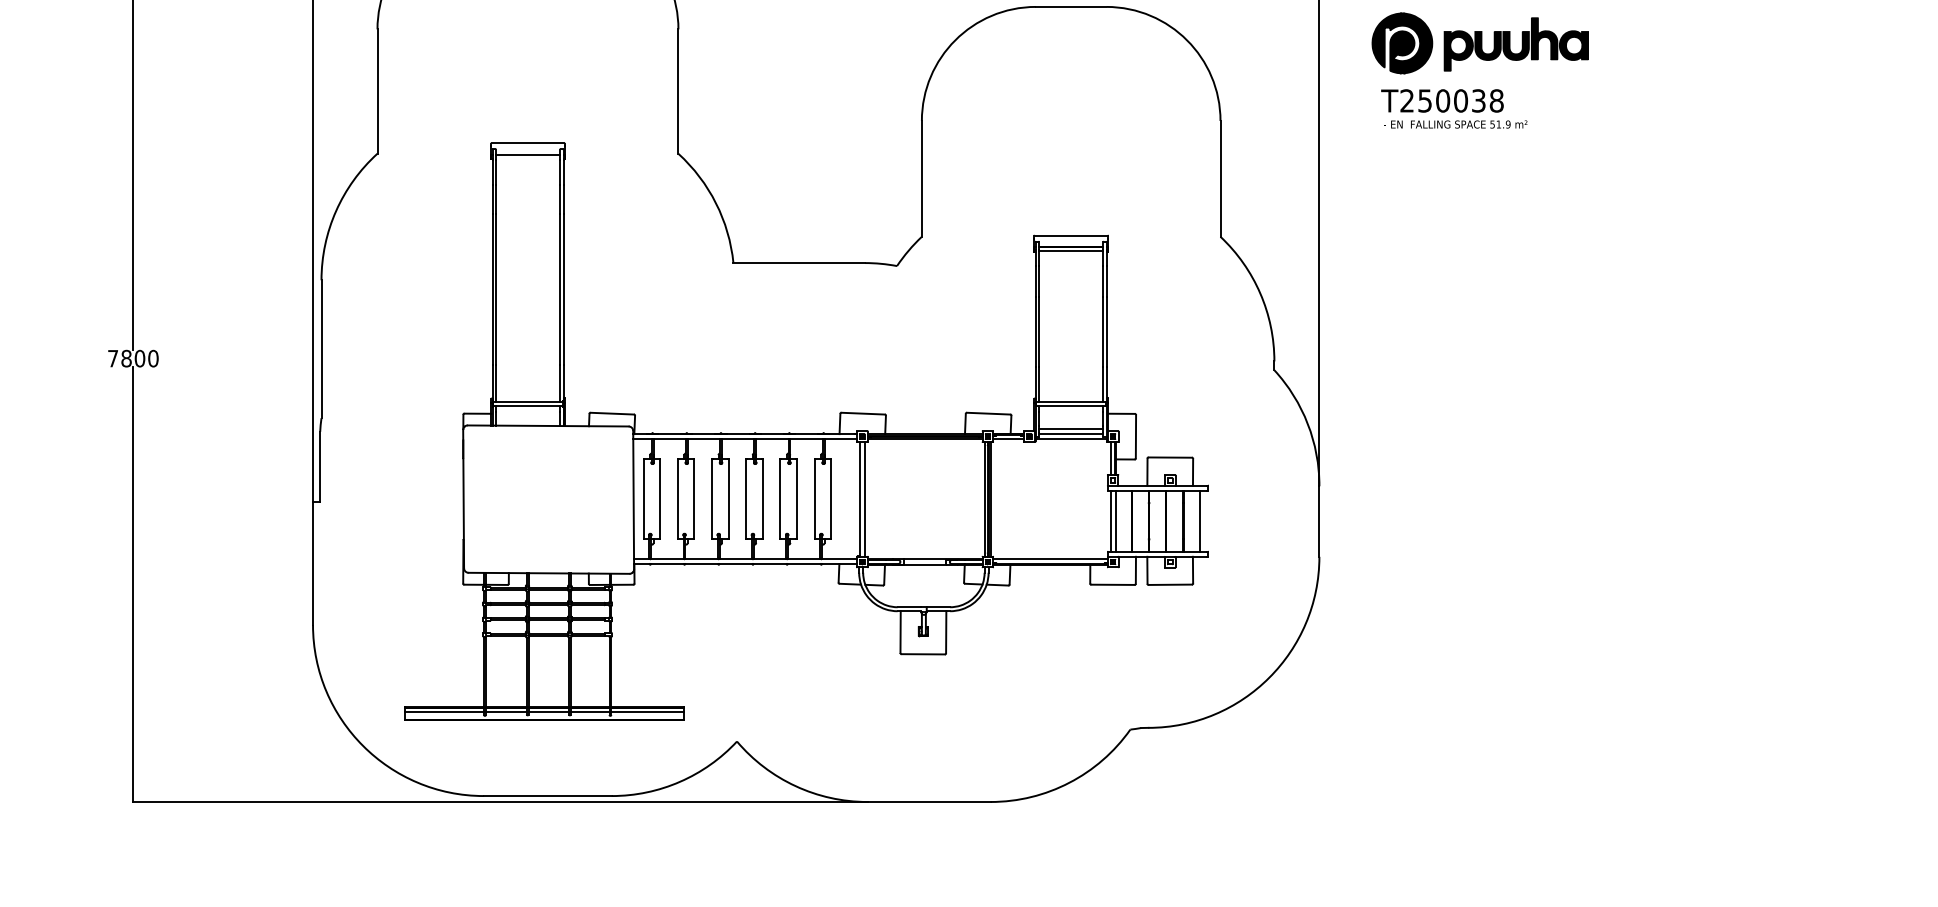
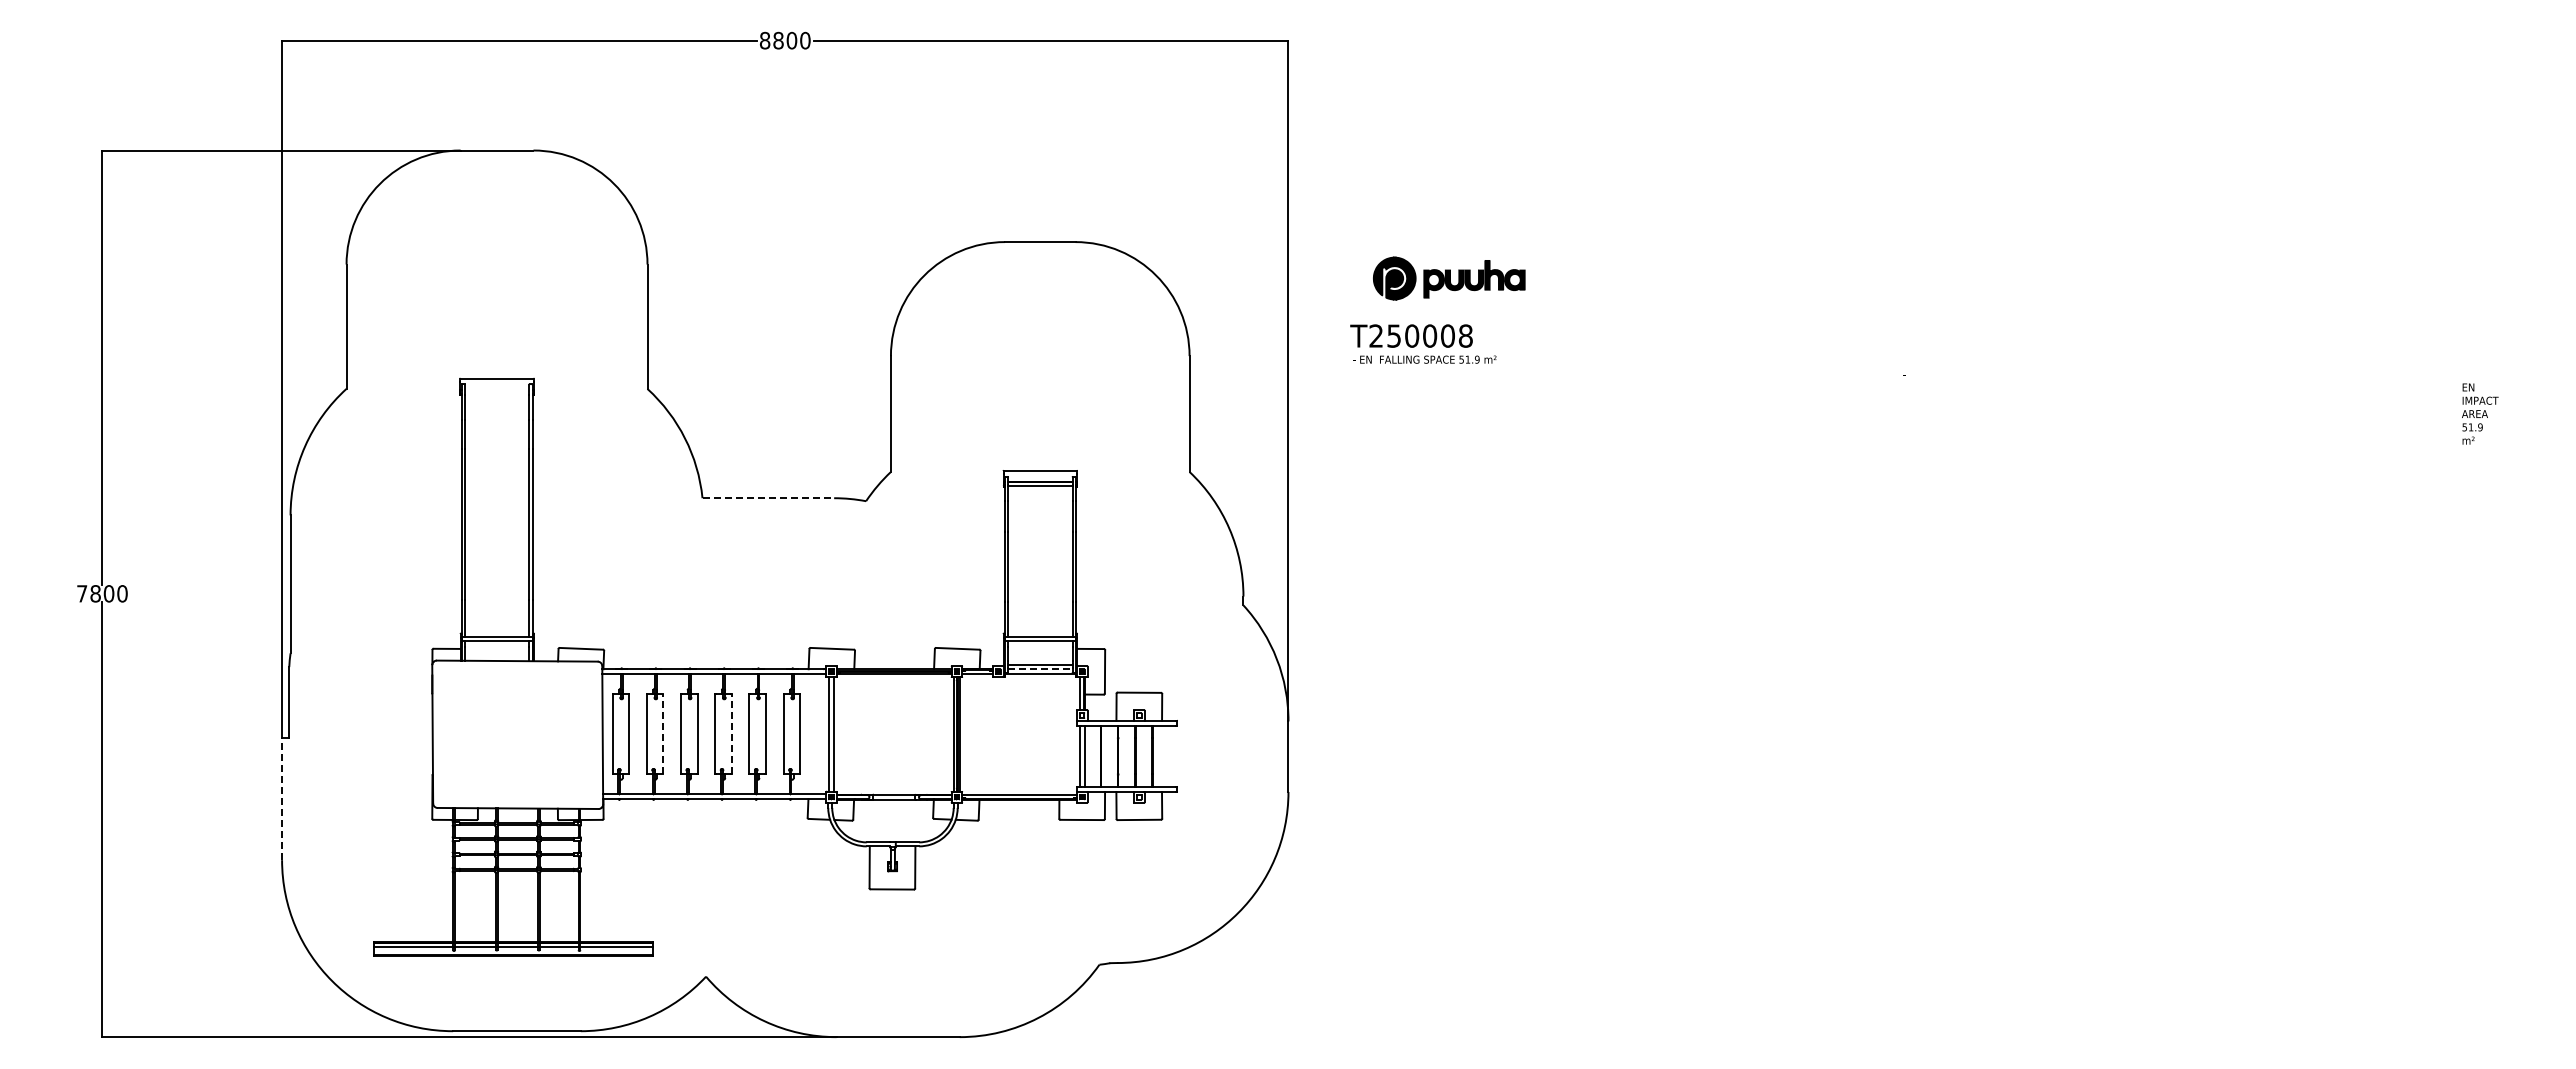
part: (1479, 43) -> (1448, 278), size x0.7
text: (1478, 100) -> (1447, 335), T250038 -> T250008
line: (528, 154) -> (497, 389), removed
line: (799, 263) -> (768, 498), solid -> dashed
line: (1071, 434) -> (1040, 669), solid -> dashed
line: (694, 499) -> (663, 734), solid -> dashed
line: (762, 499) -> (731, 734), solid -> dashed
line: (1200, 520) -> (1169, 755), removed
line: (313, 563) -> (282, 798), solid -> dashed

